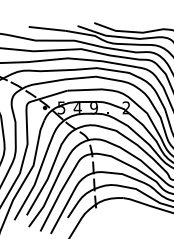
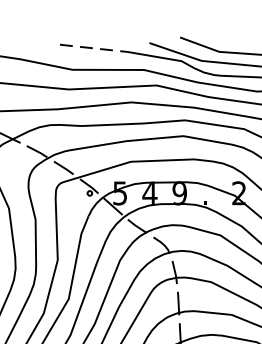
line: (47, 28) -> (94, 47), solid -> dashed

